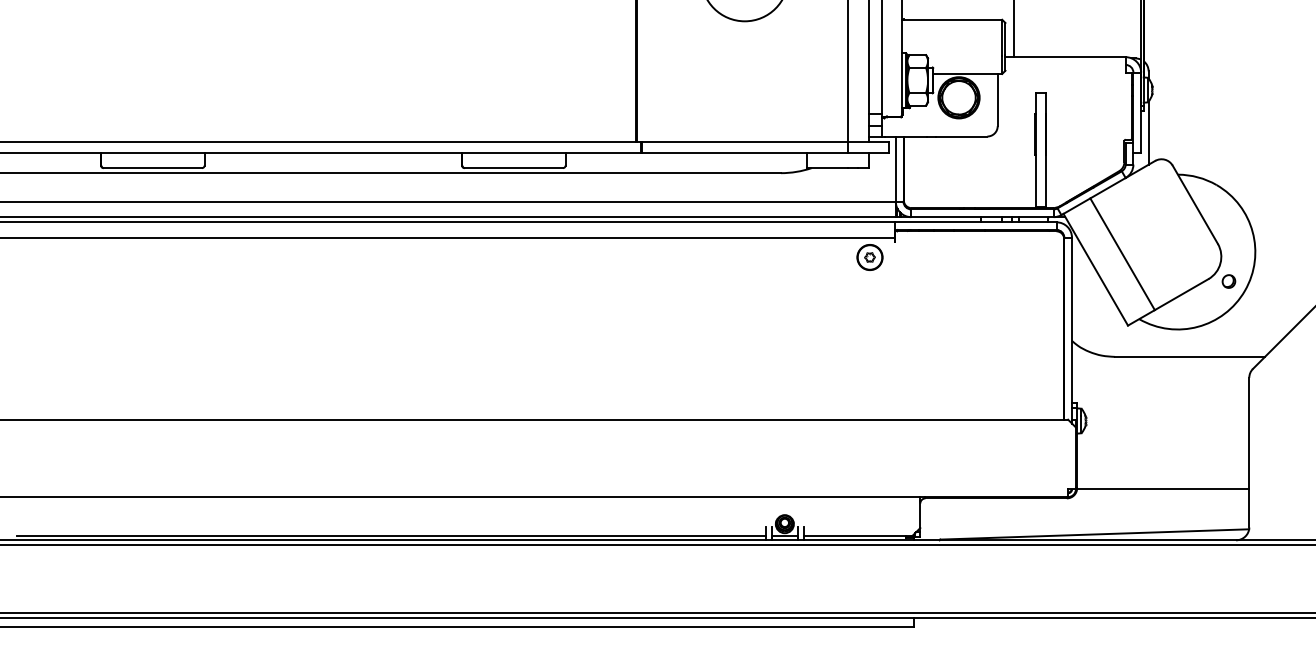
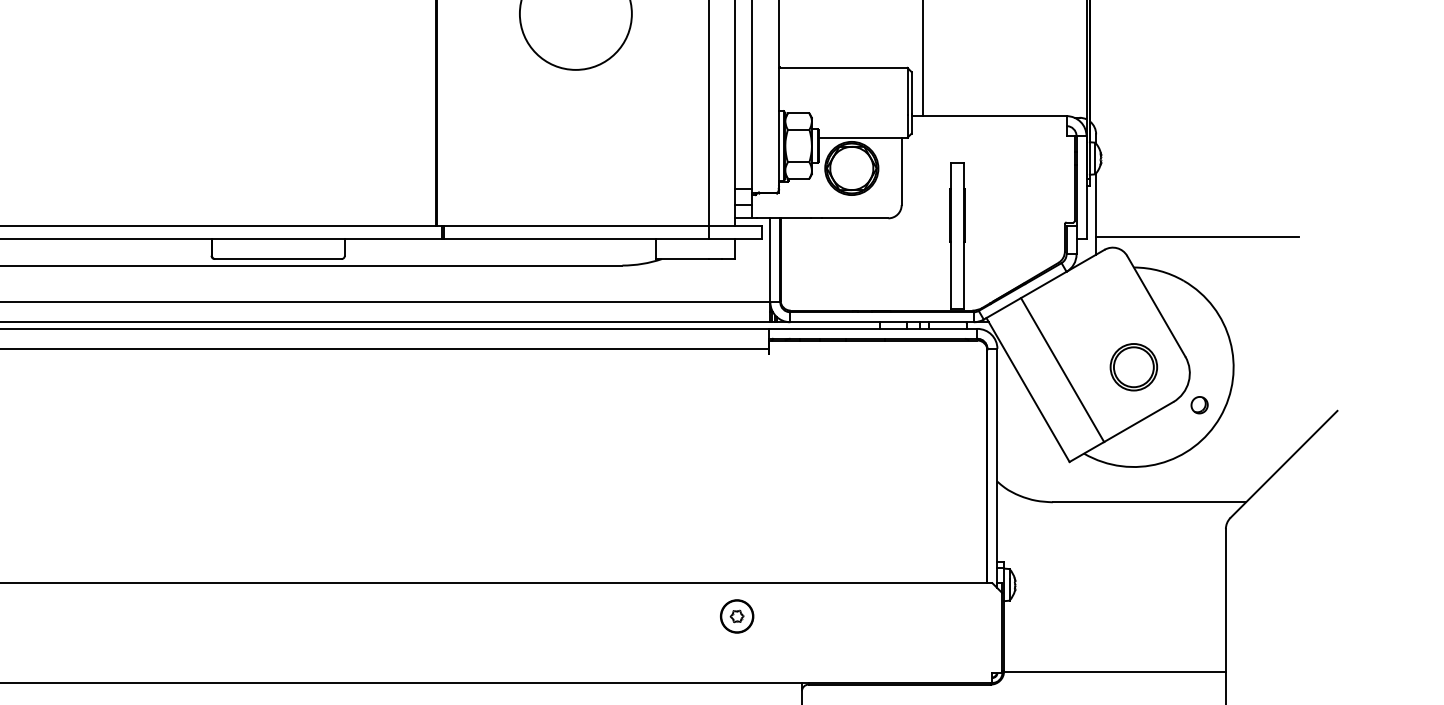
line: (1227, 151) -> (1197, 237), added
part: (1177, 251) -> (1133, 366), added
part: (869, 257) -> (736, 616), moved

